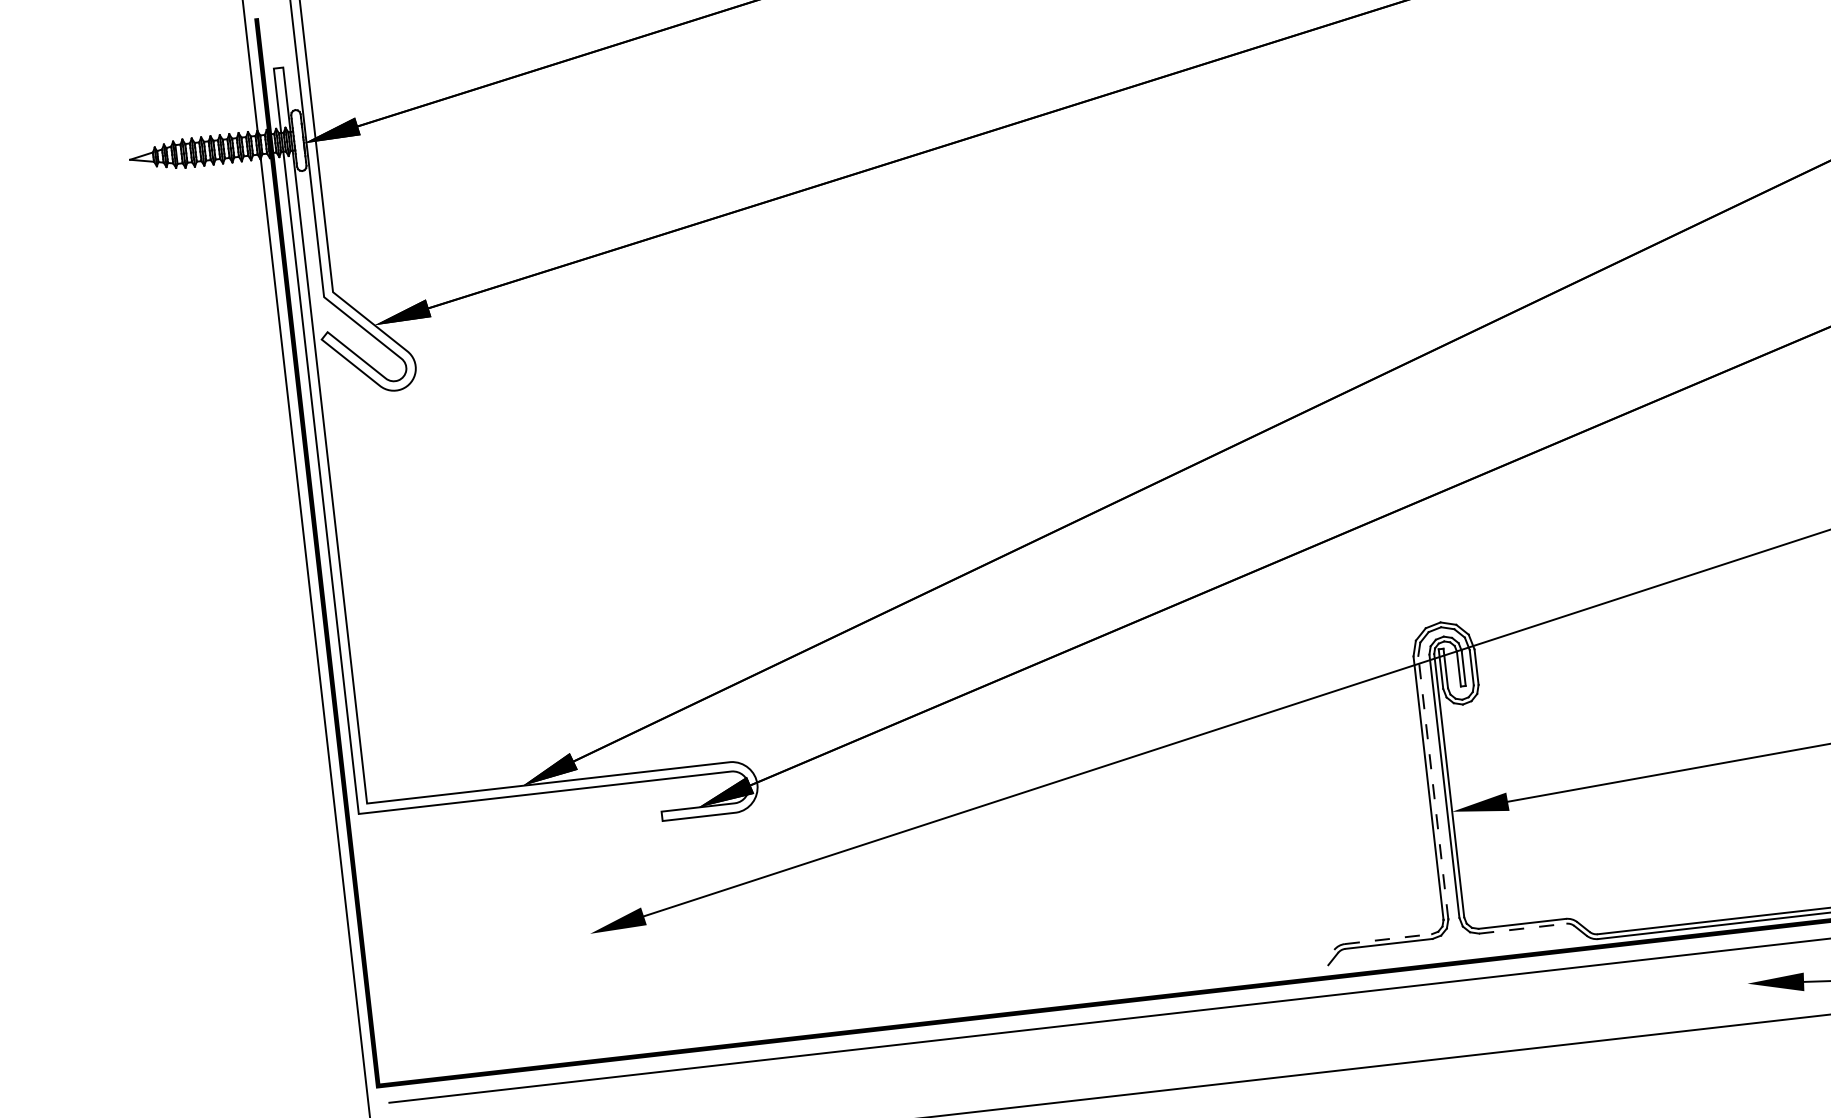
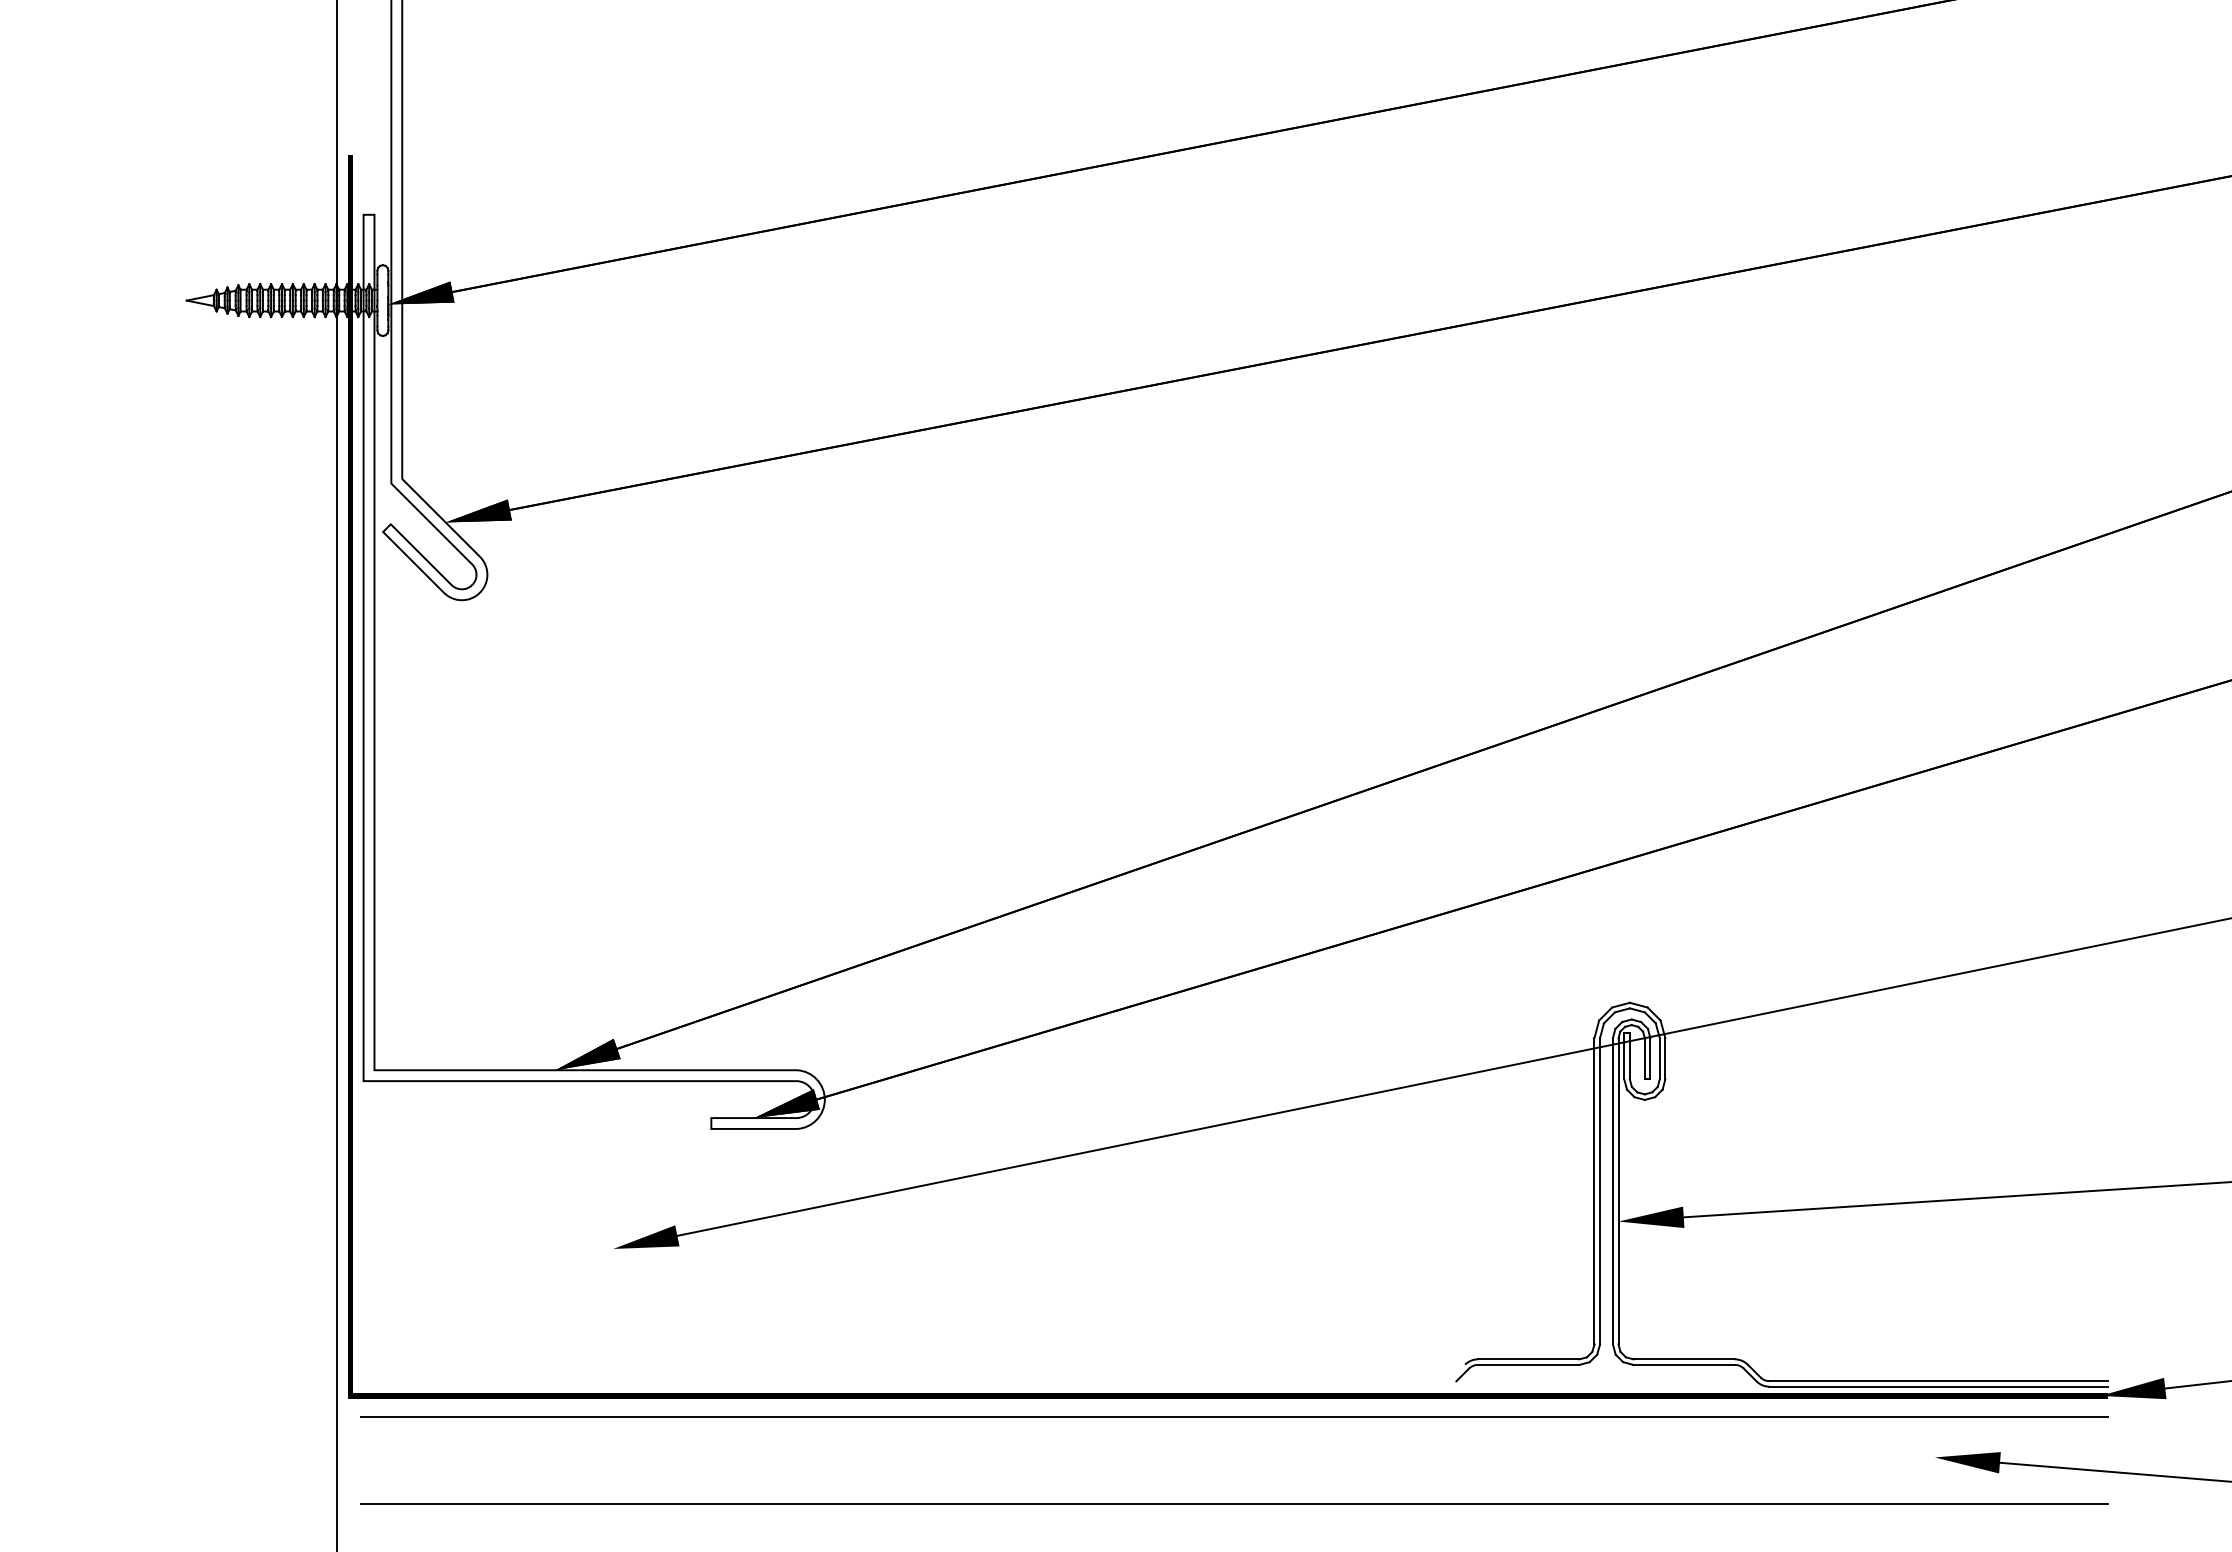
line: (1433, 786) -> (1600, 1190), dashed -> solid
line: (1523, 928) -> (1684, 1364), dashed -> solid
line: (1388, 939) -> (1528, 1359), dashed -> solid

